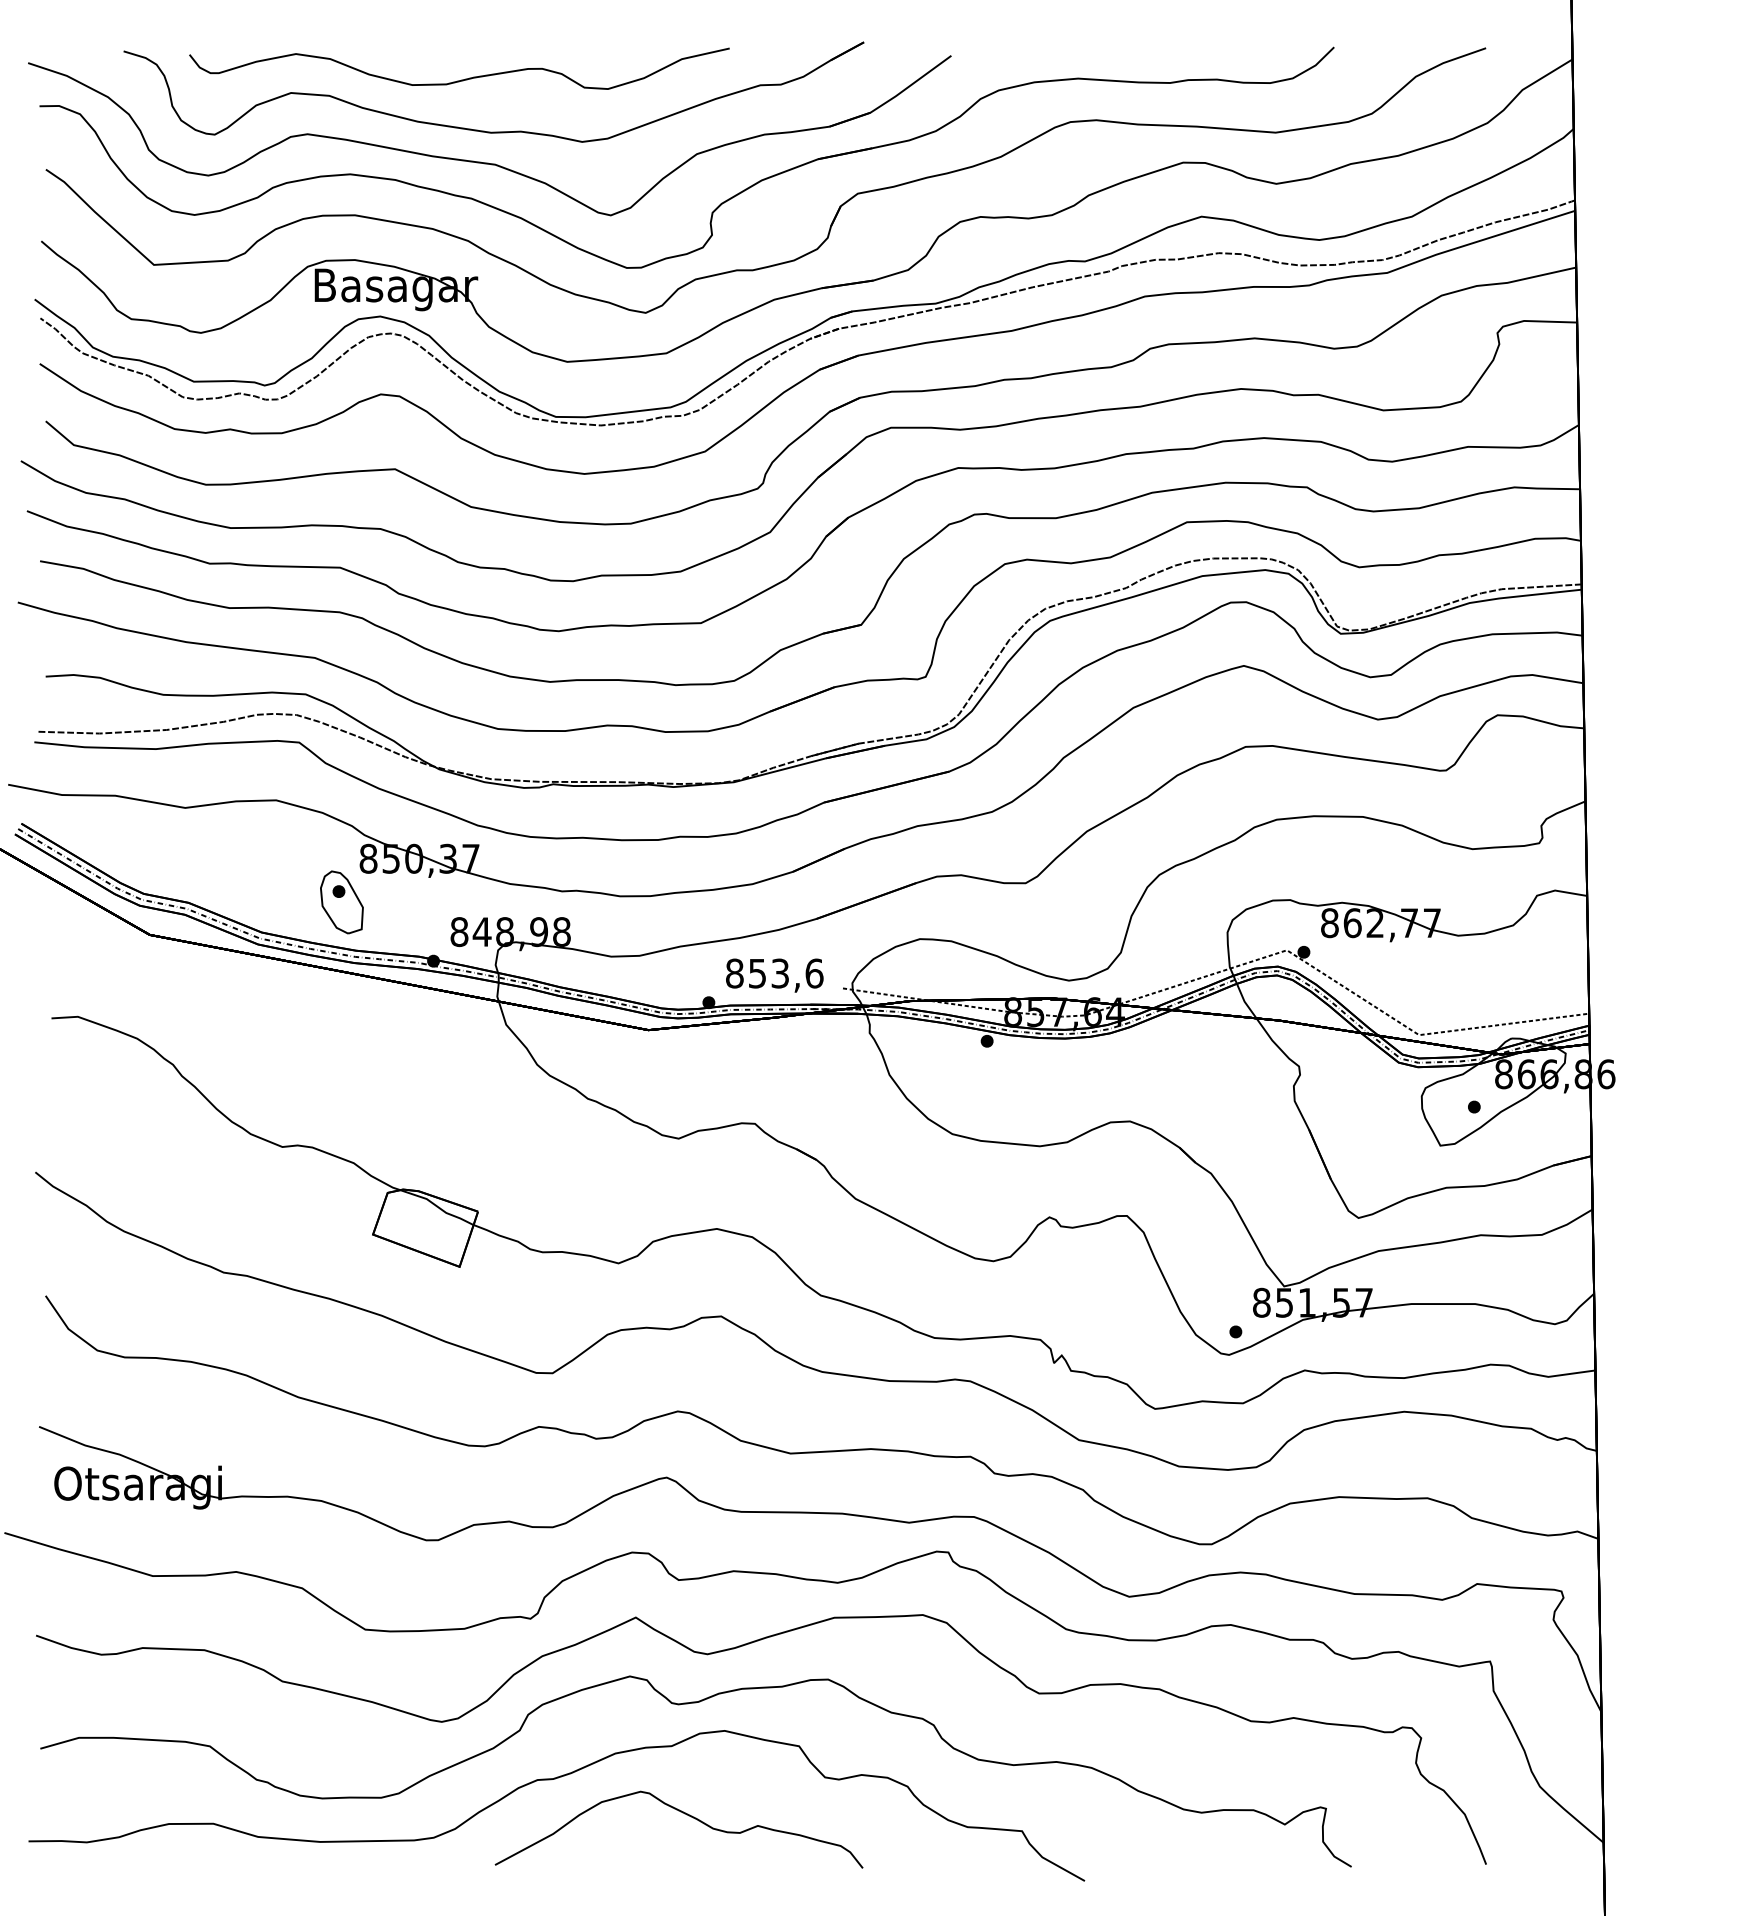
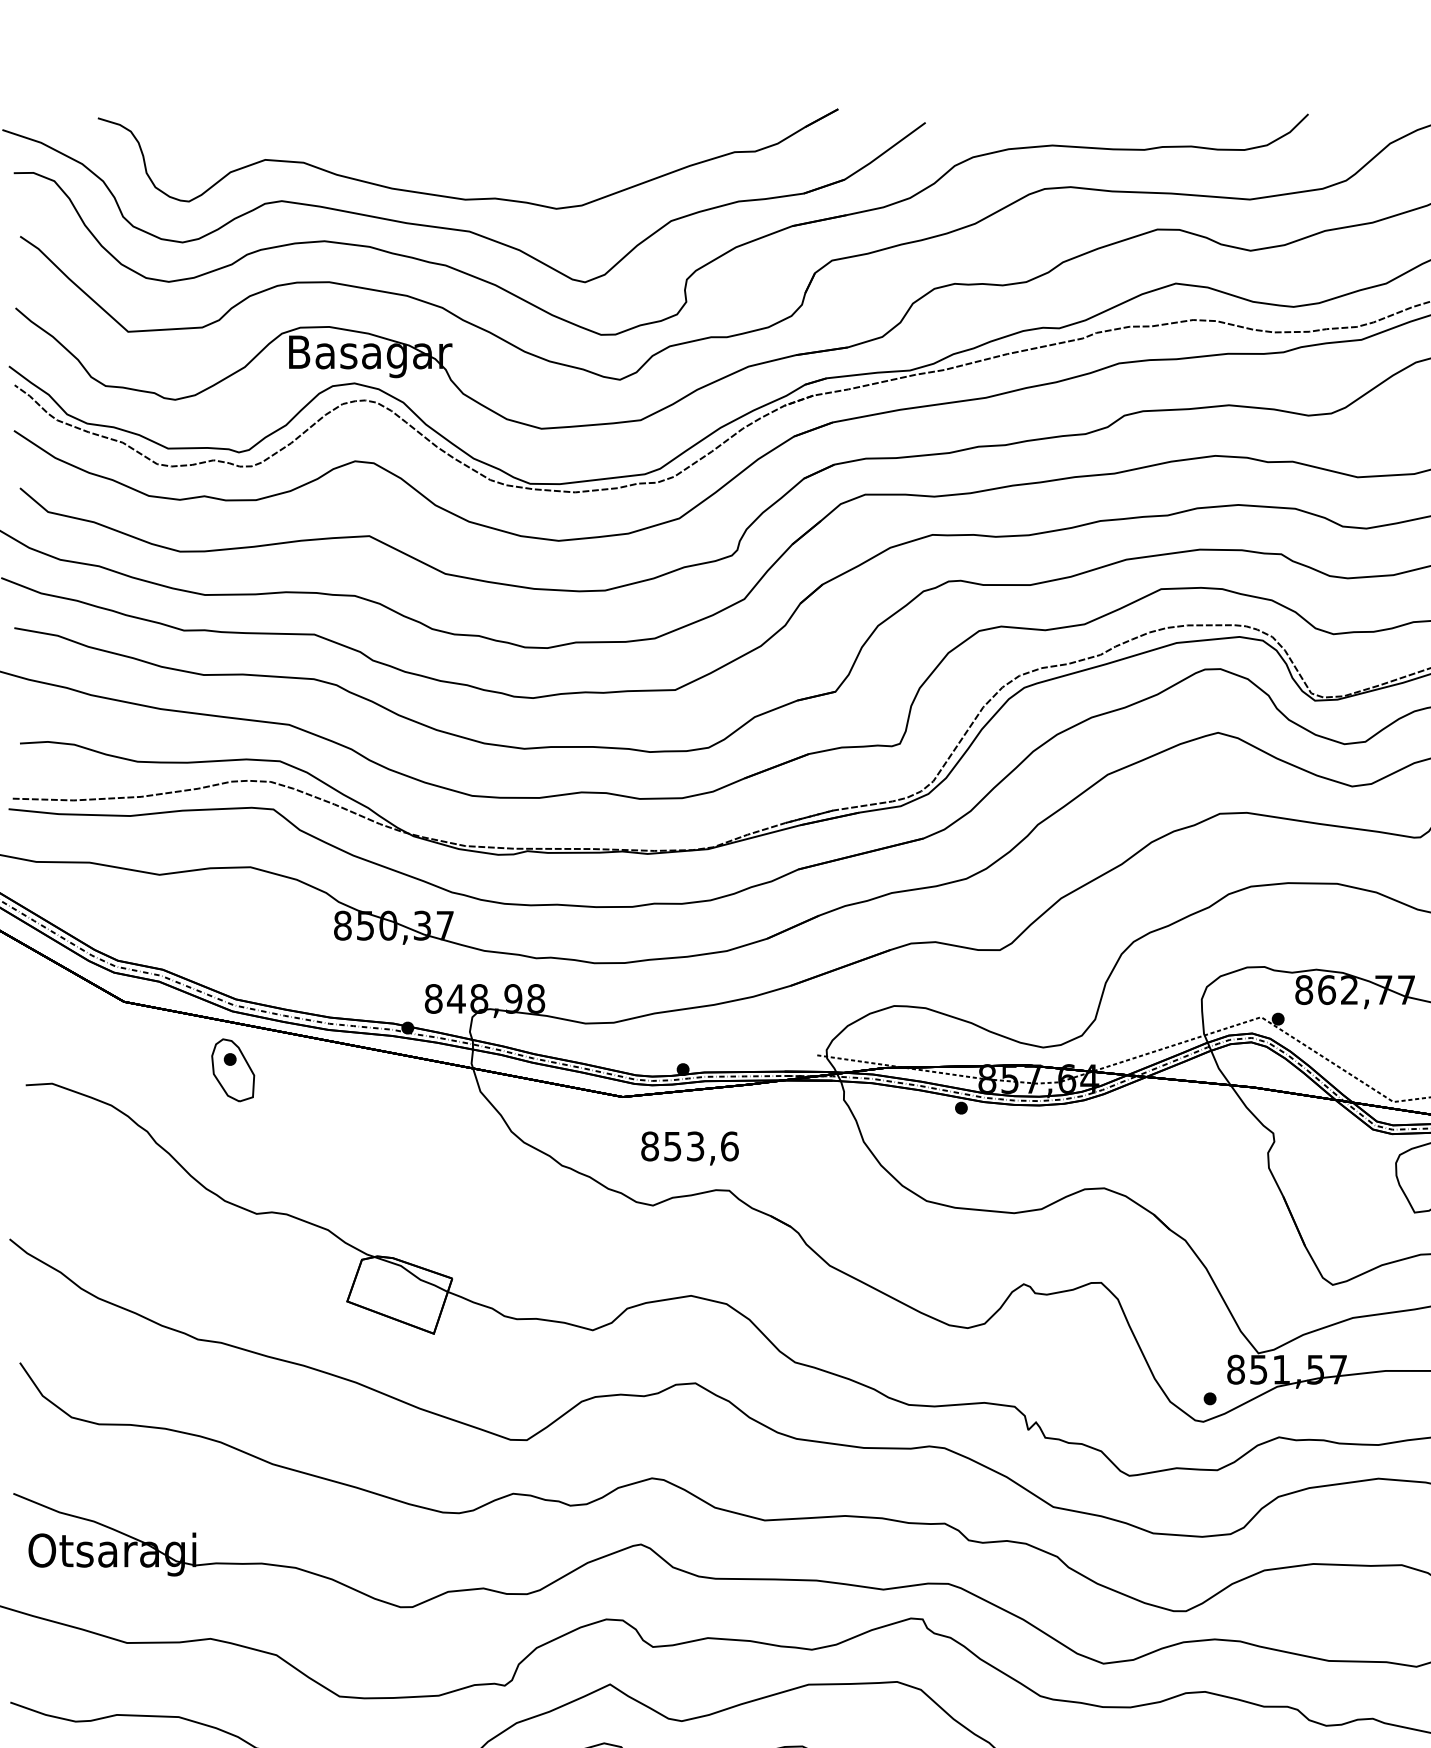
curve: (461, 79) -> (435, 146), removed
part: (341, 902) -> (232, 1070), moved
text: (774, 975) -> (689, 1148), moved

